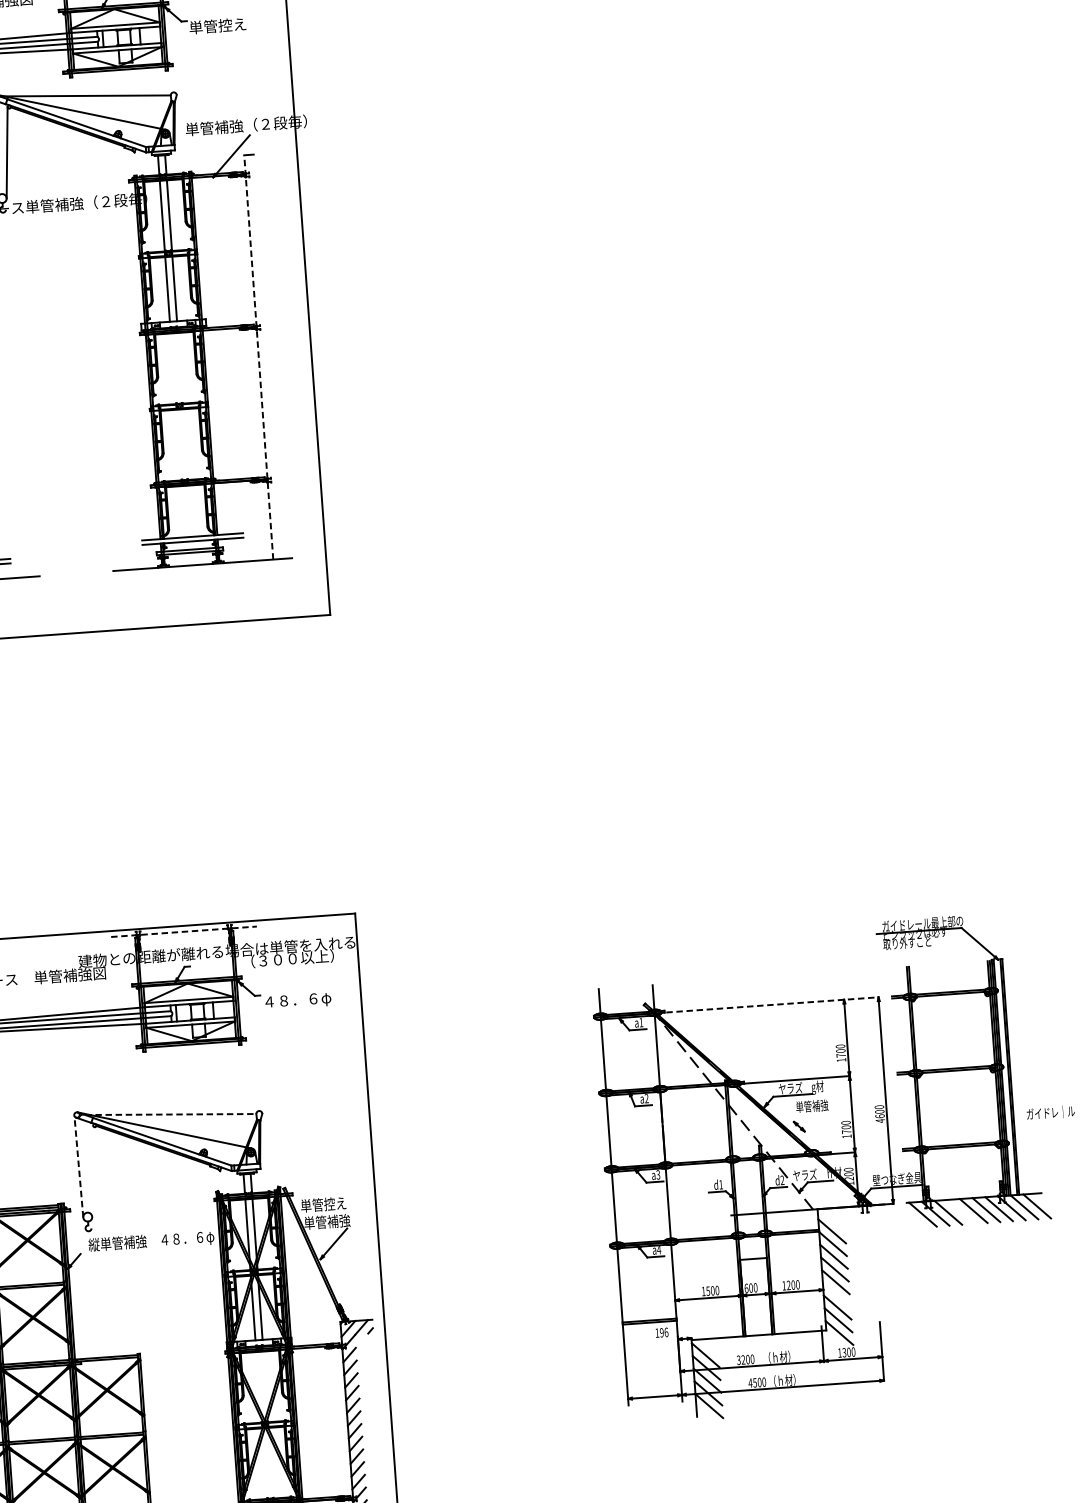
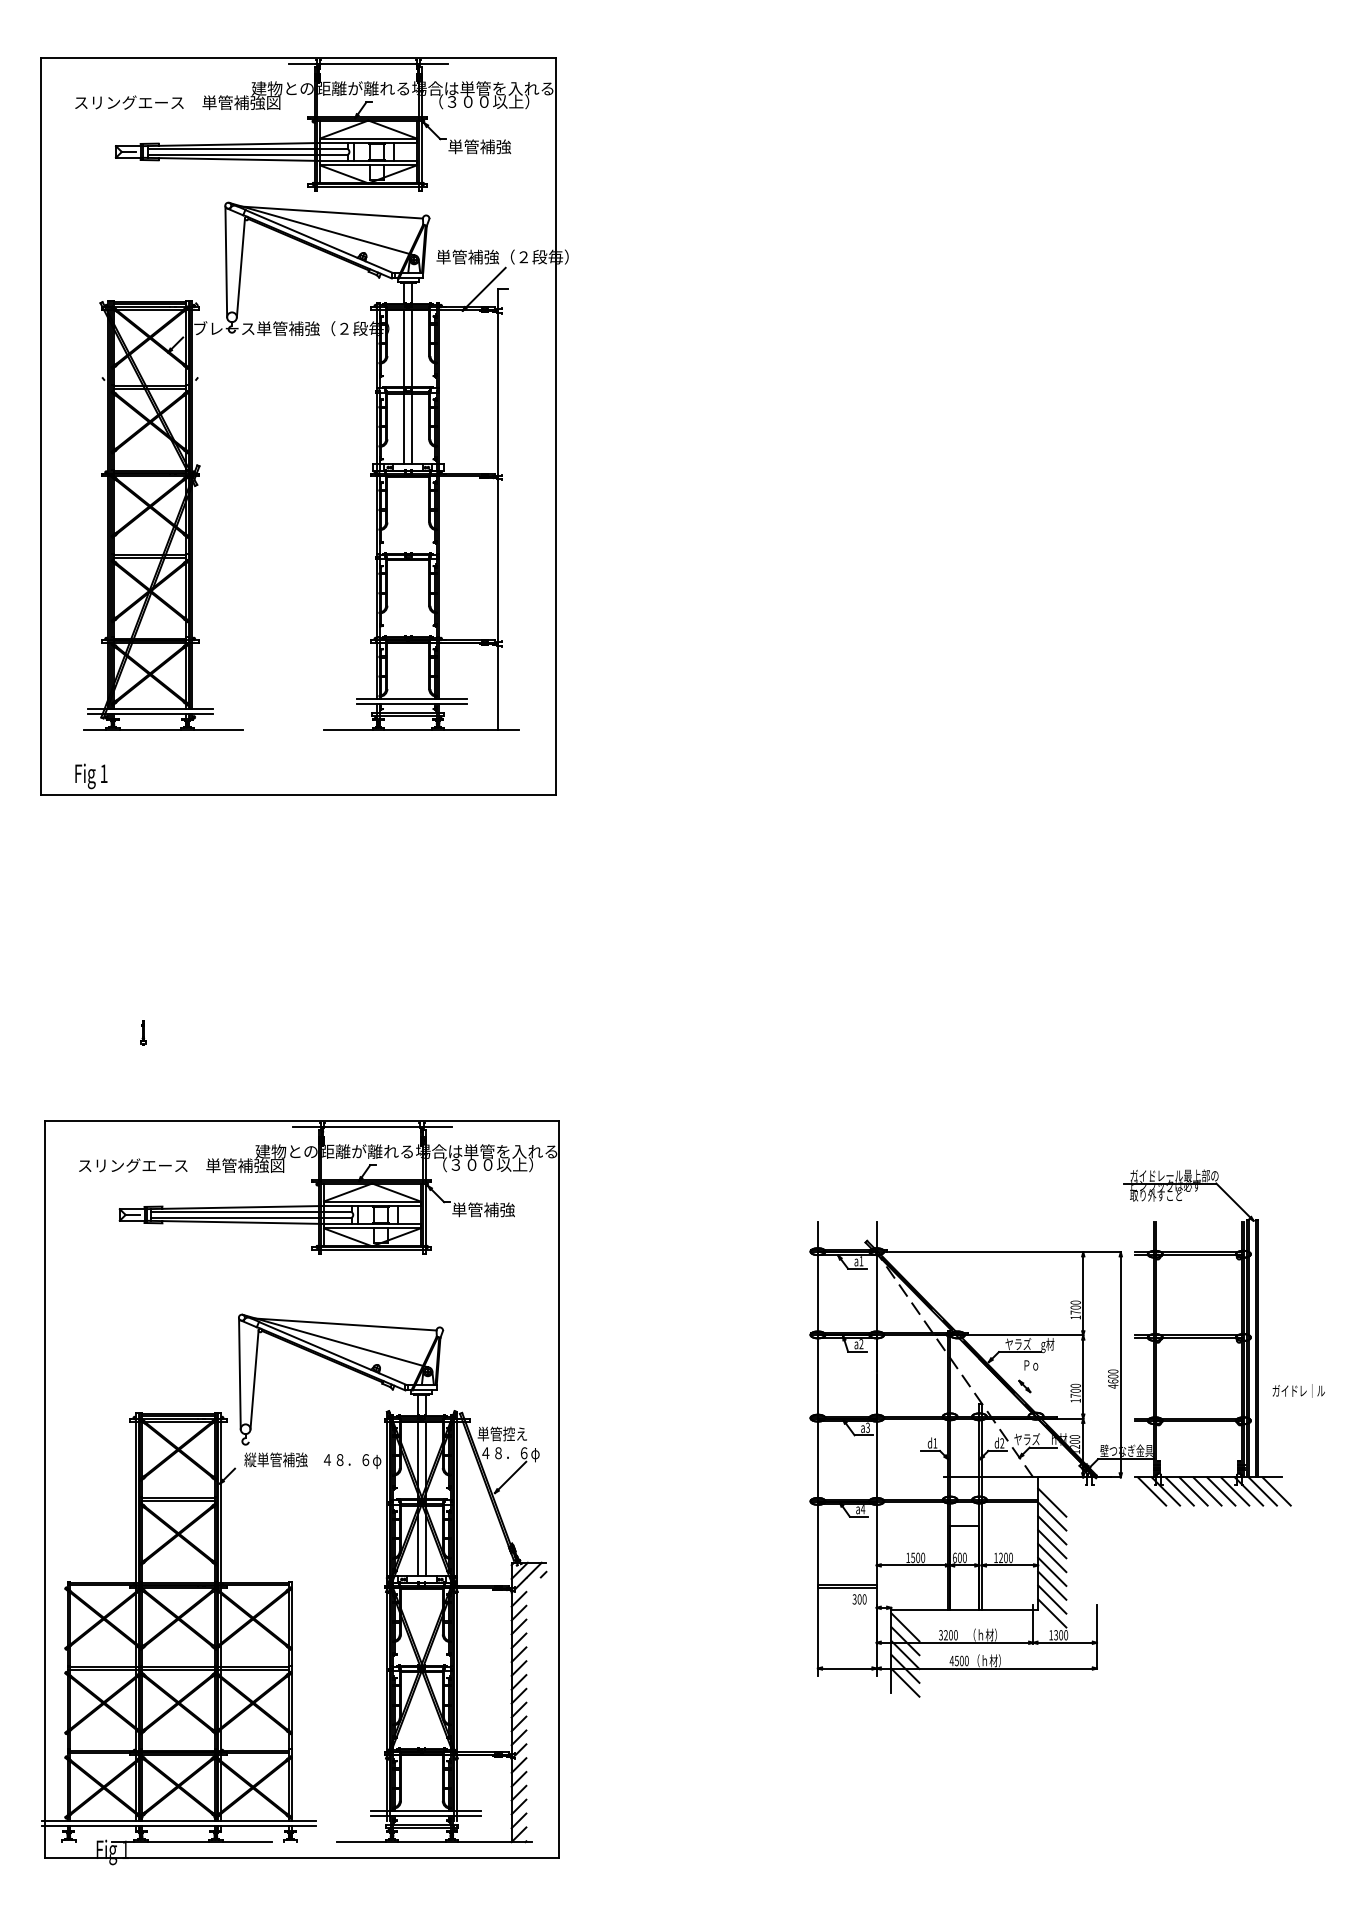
text: (232, 24) -> (495, 146), 単管控え -> 単管補強
line: (259, 357) -> (498, 509), dashed -> solid
line: (184, 932) -> (372, 1127), dashed -> solid
text: (296, 1000) -> (489, 1210), ４８．６φ -> 単管補強
line: (772, 1005) -> (1005, 1252), dashed -> solid
text: (811, 1105) -> (1039, 1364), 単管補強 -> Ｐｏ
line: (171, 1114) -> (344, 1324), dashed -> solid
line: (78, 1166) -> (239, 1373), dashed -> solid
line: (92, 1170) -> (254, 1379), added
line: (960, 1211) -> (1193, 1491), added
text: (331, 1222) -> (509, 1453), 単管補強 -> ４８．６φ
line: (836, 1294) -> (1052, 1571), added
text: (661, 1332) -> (859, 1599), 196 -> 300

